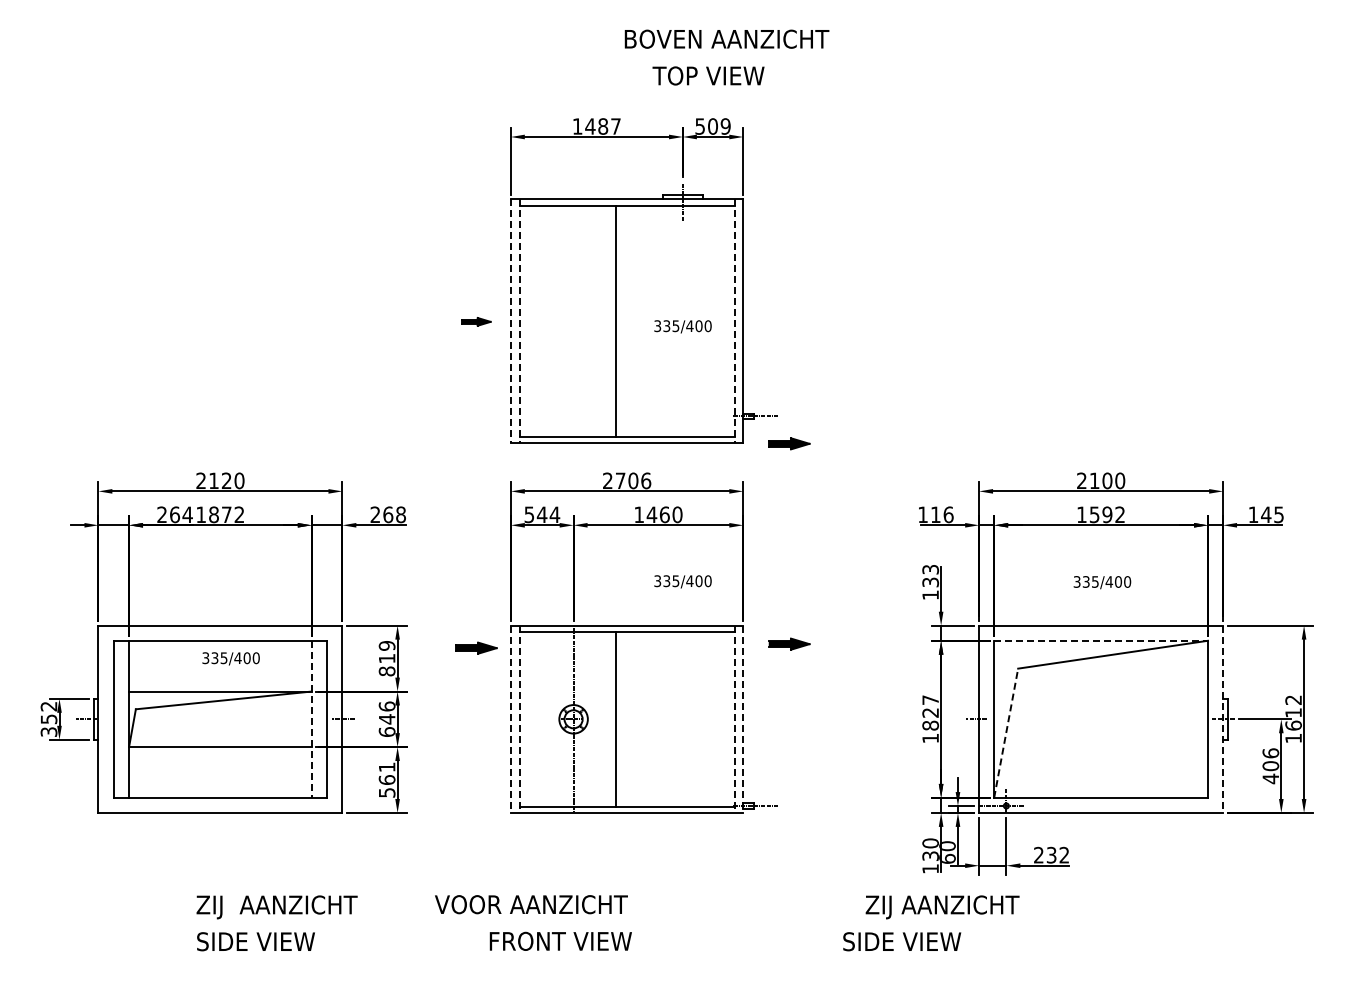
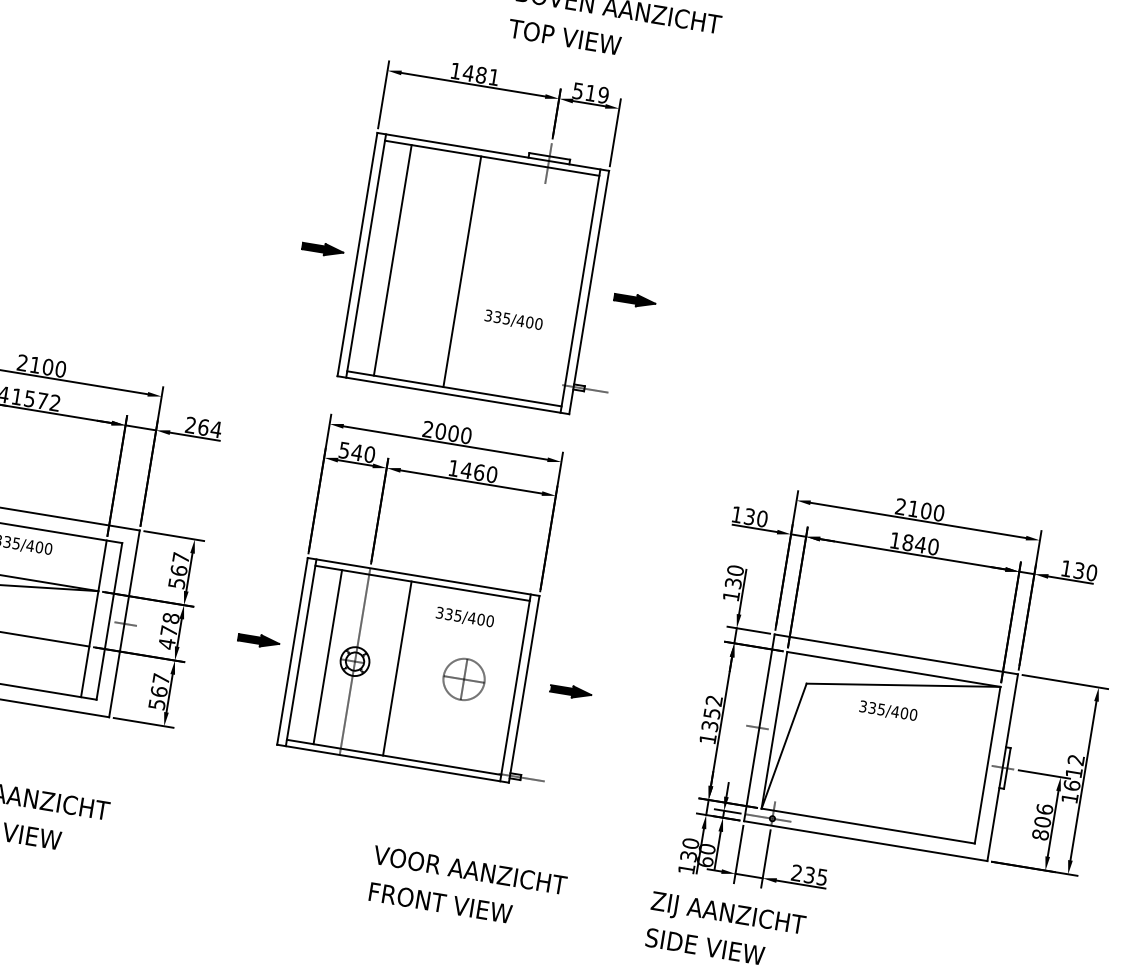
text: (708, 75) -> (564, 36), moved
text: (615, 126) -> (493, 77), 1487 -> 1481
text: (712, 126) -> (590, 93), 509 -> 519
part: (476, 321) -> (323, 249), size x1.43
line: (510, 321) -> (357, 254), dashed -> solid
line: (519, 321) -> (366, 256), dashed -> solid
line: (546, 321) -> (392, 260), added
line: (734, 321) -> (580, 291), dashed -> solid
text: (682, 326) -> (513, 320), moved
part: (789, 443) -> (635, 300), moved
text: (226, 480) -> (47, 366), 2120 -> 2100
text: (633, 480) -> (453, 433), 2706 -> 2000
text: (213, 514) -> (29, 398), 1872 -> 1572
text: (400, 514) -> (215, 429), 268 -> 264
text: (554, 514) -> (369, 454), 544 -> 540
text: (942, 514) -> (756, 517), 116 -> 130
text: (1107, 514) -> (920, 544), 1592 -> 1840
text: (1272, 514) -> (1085, 571), 145 -> 130
text: (930, 569) -> (735, 570), 133 -> 130
text: (682, 581) -> (464, 617), moved
text: (1102, 582) -> (888, 711), moved
line: (1101, 640) -> (894, 669), dashed -> solid
part: (789, 643) -> (571, 691), moved
part: (476, 647) -> (259, 639), moved
text: (386, 658) -> (178, 570), 819 -> 567
text: (930, 712) -> (712, 713), 1827 -> 1352
line: (311, 719) -> (93, 618), dashed -> solid
text: (386, 719) -> (168, 631), 646 -> 478
line: (510, 719) -> (292, 651), dashed -> solid
line: (519, 719) -> (301, 652), dashed -> solid
line: (546, 719) -> (327, 657), added
part: (682, 719) -> (463, 679), added
line: (734, 719) -> (515, 688), dashed -> solid
line: (743, 719) -> (524, 689), dashed -> solid
line: (1223, 719) -> (1003, 767), dashed -> solid
line: (1006, 733) -> (784, 746), dashed -> solid
text: (387, 766) -> (161, 678), 561 -> 567
text: (1270, 778) -> (1040, 834), 406 -> 806
text: (1064, 854) -> (822, 876), 232 -> 235
text: (531, 904) -> (470, 870), moved
text: (942, 907) -> (728, 915), moved
text: (560, 940) -> (440, 902), moved
text: (902, 941) -> (705, 946), moved

